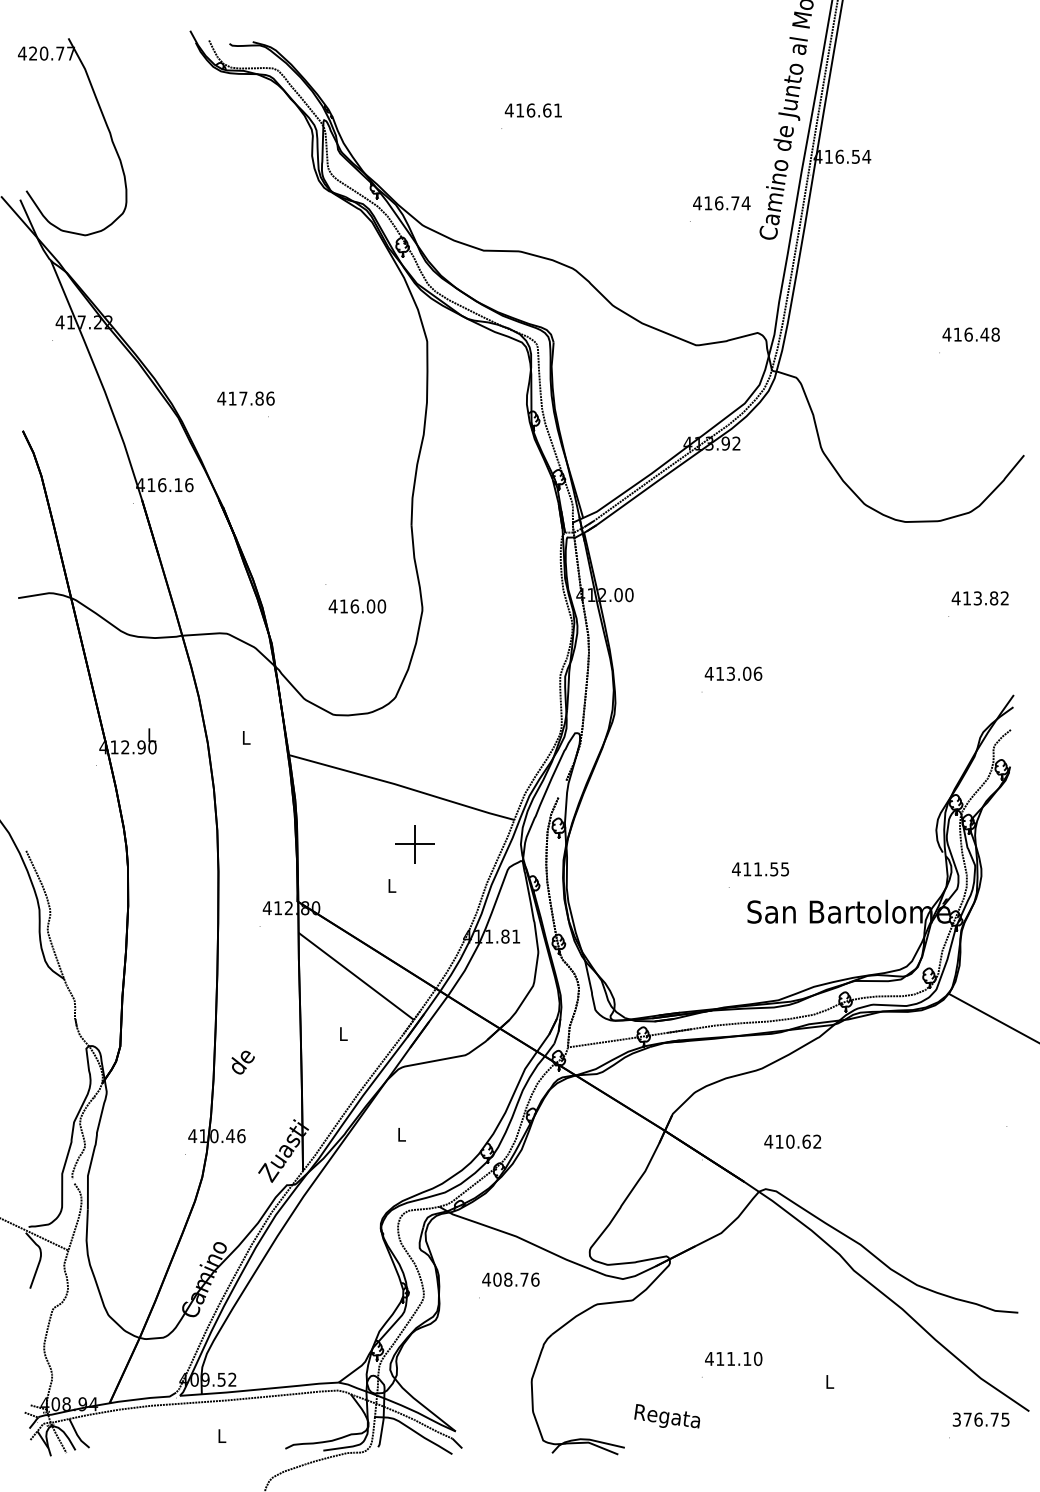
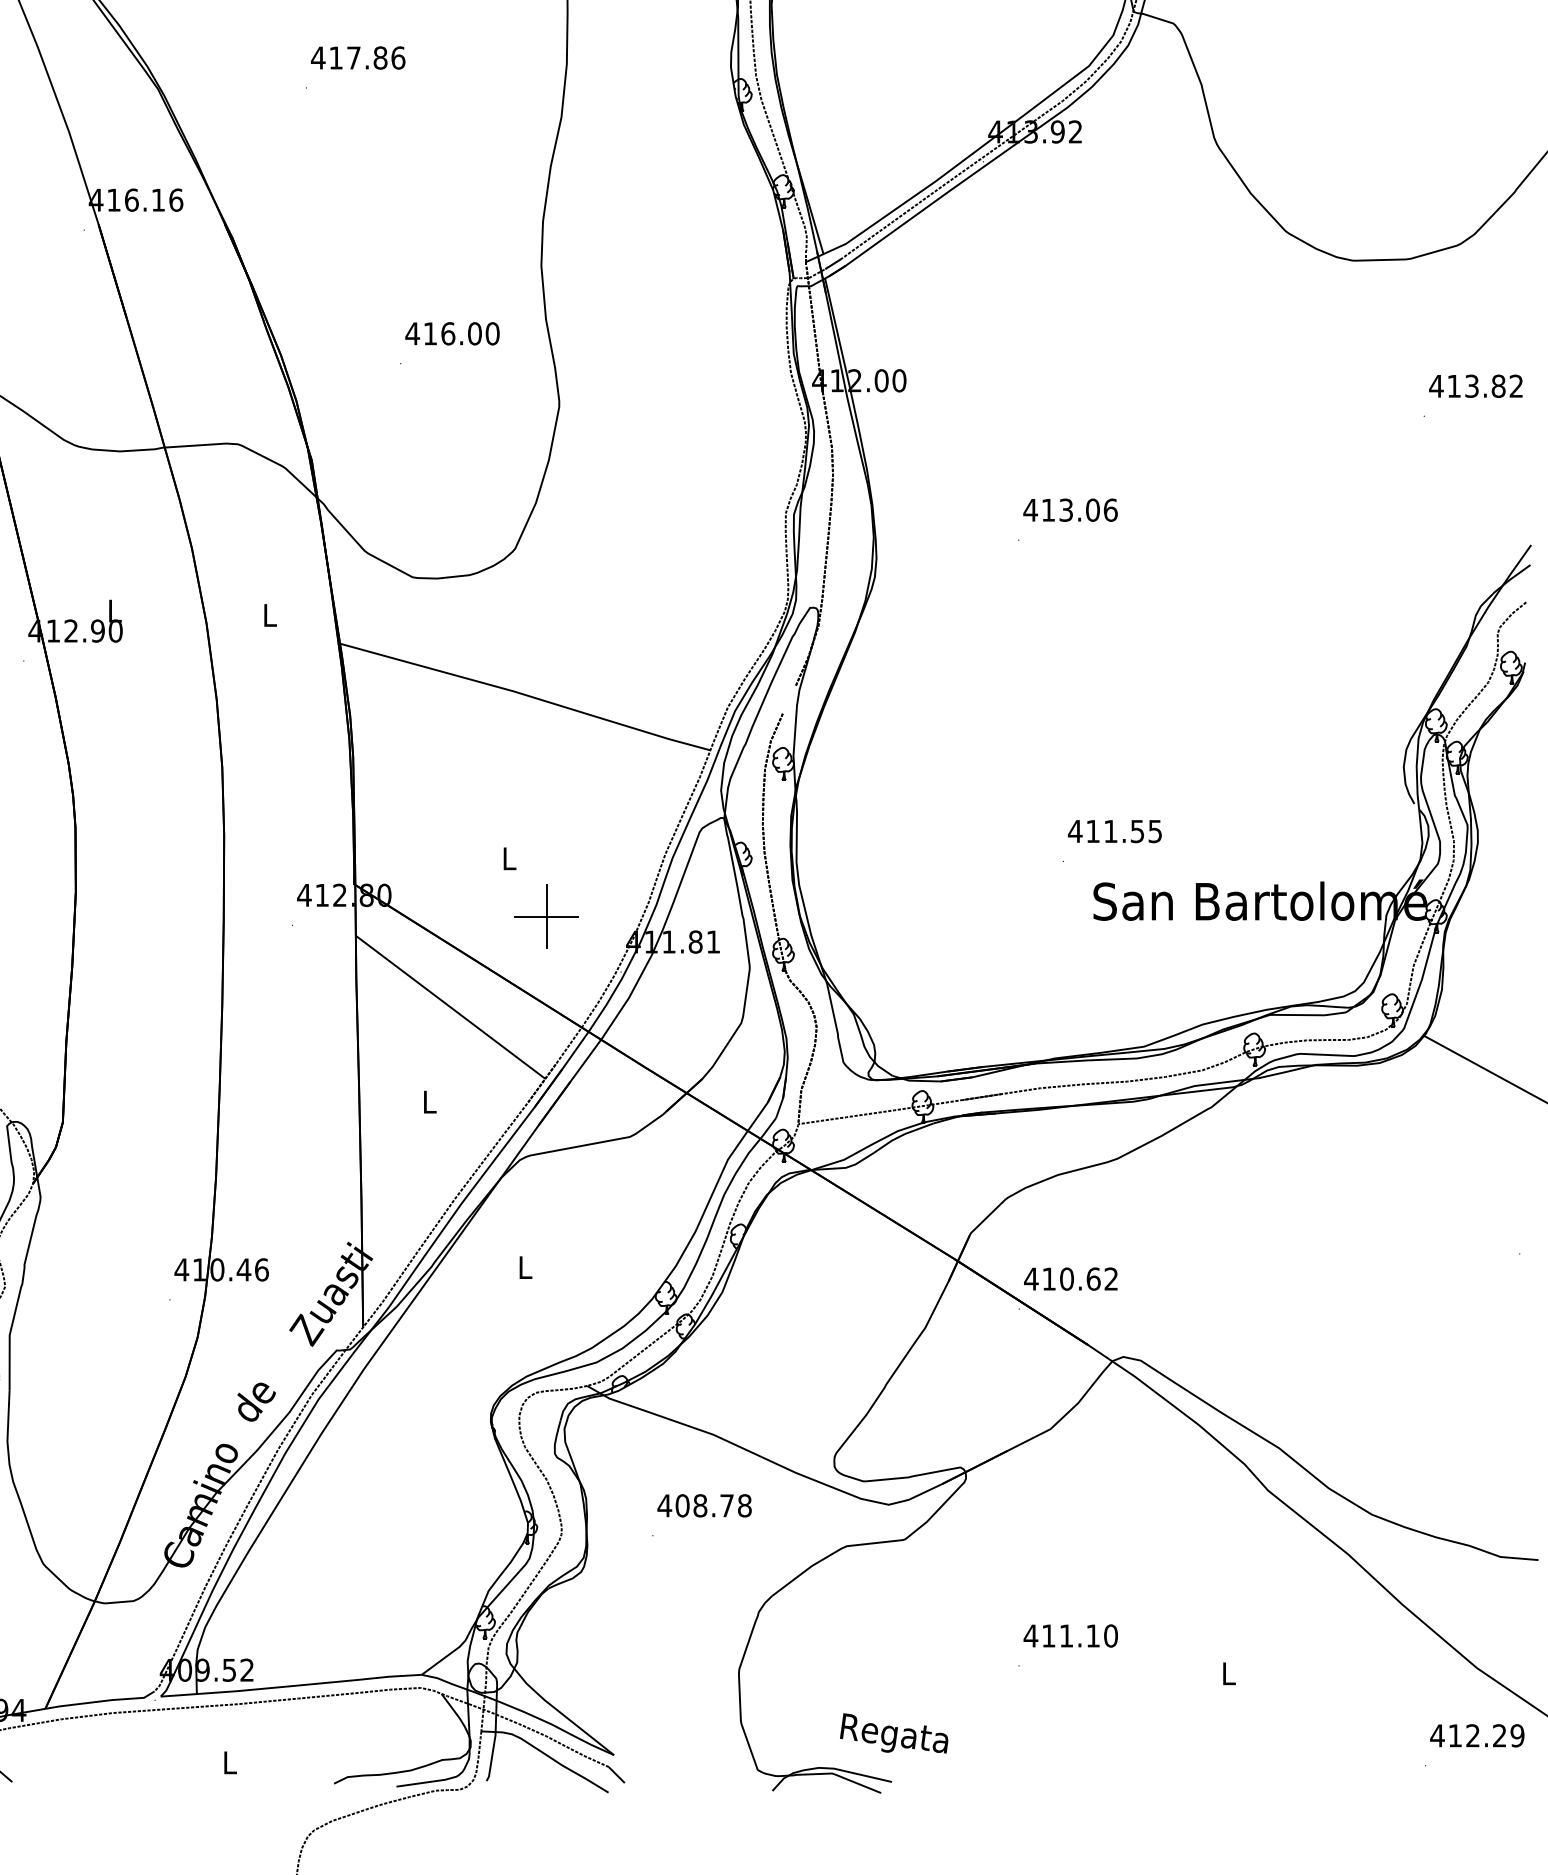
text: (245, 398) -> (357, 57), moved
text: (357, 606) -> (452, 333), moved
part: (414, 844) -> (546, 917), moved
text: (242, 1062) -> (255, 1401), moved
text: (792, 1141) -> (1070, 1278), moved
text: (535, 1279) -> (745, 1505), 408.76 -> 408.78
text: (667, 1416) -> (894, 1733), moved
text: (980, 1419) -> (1476, 1735), 376.75 -> 412.29

